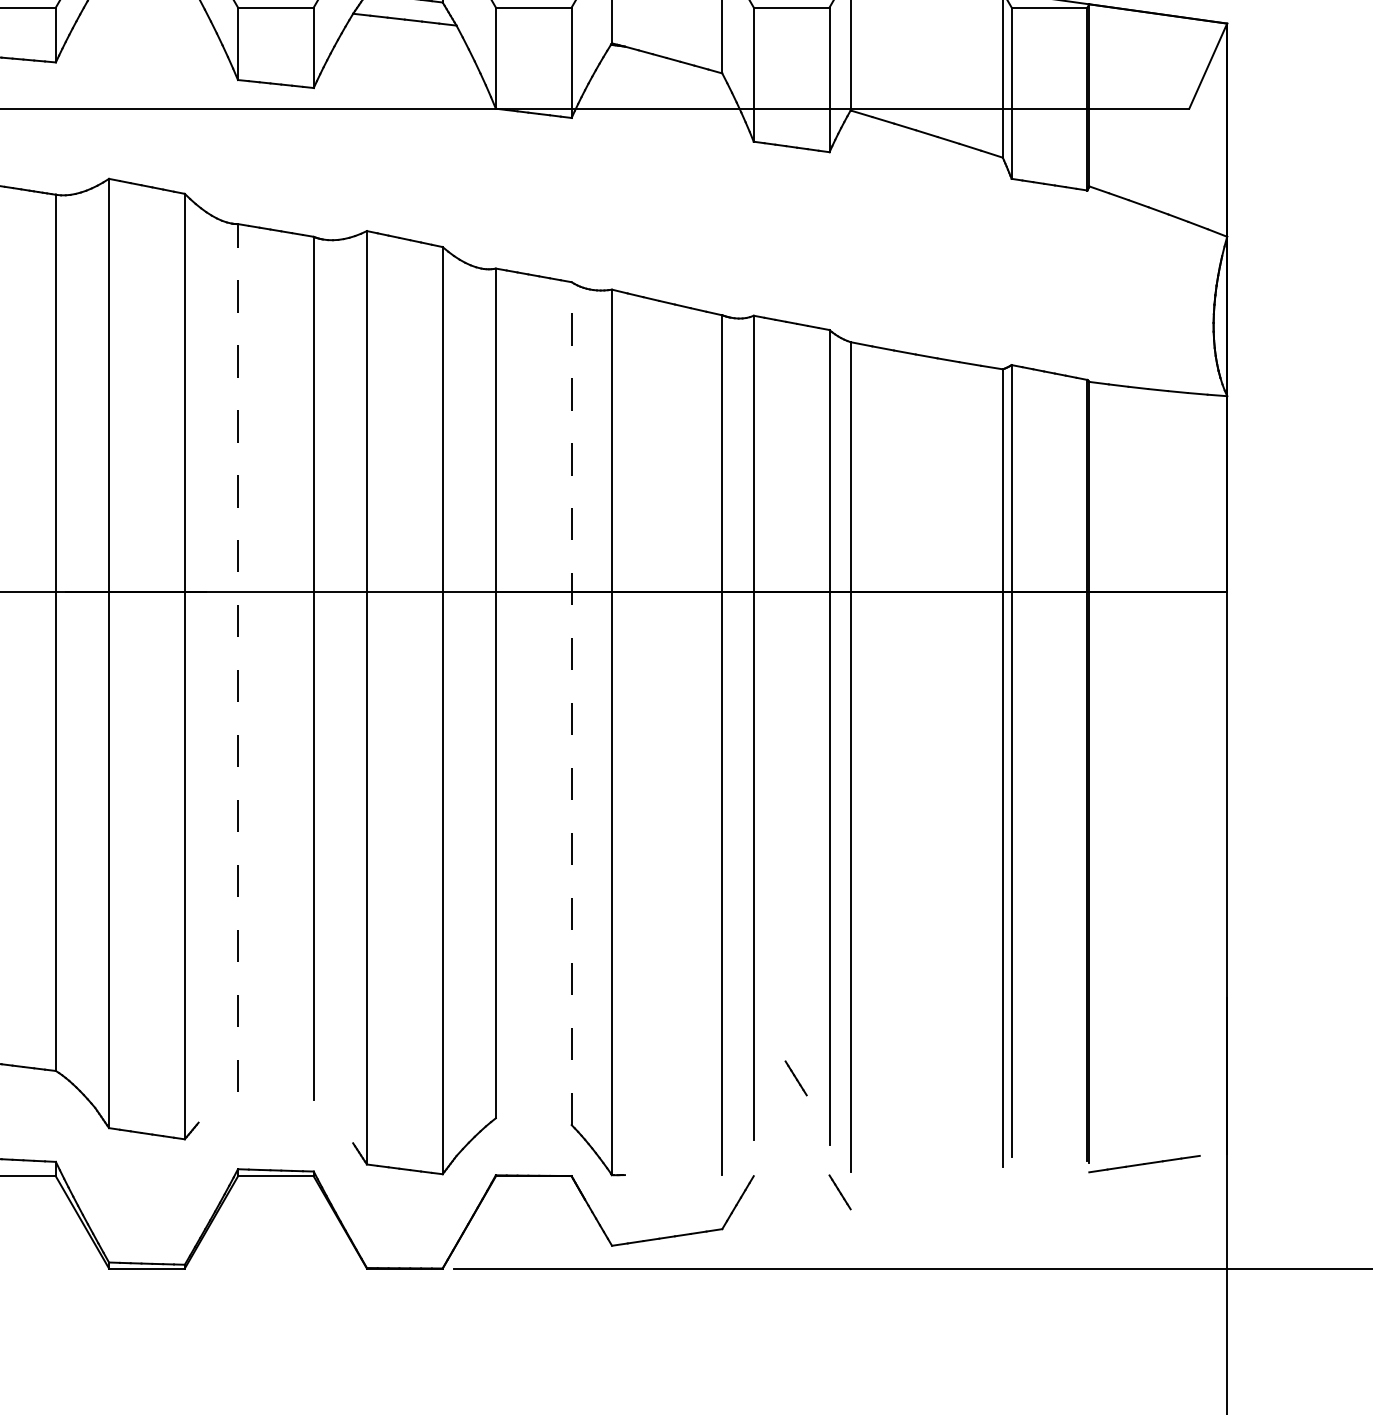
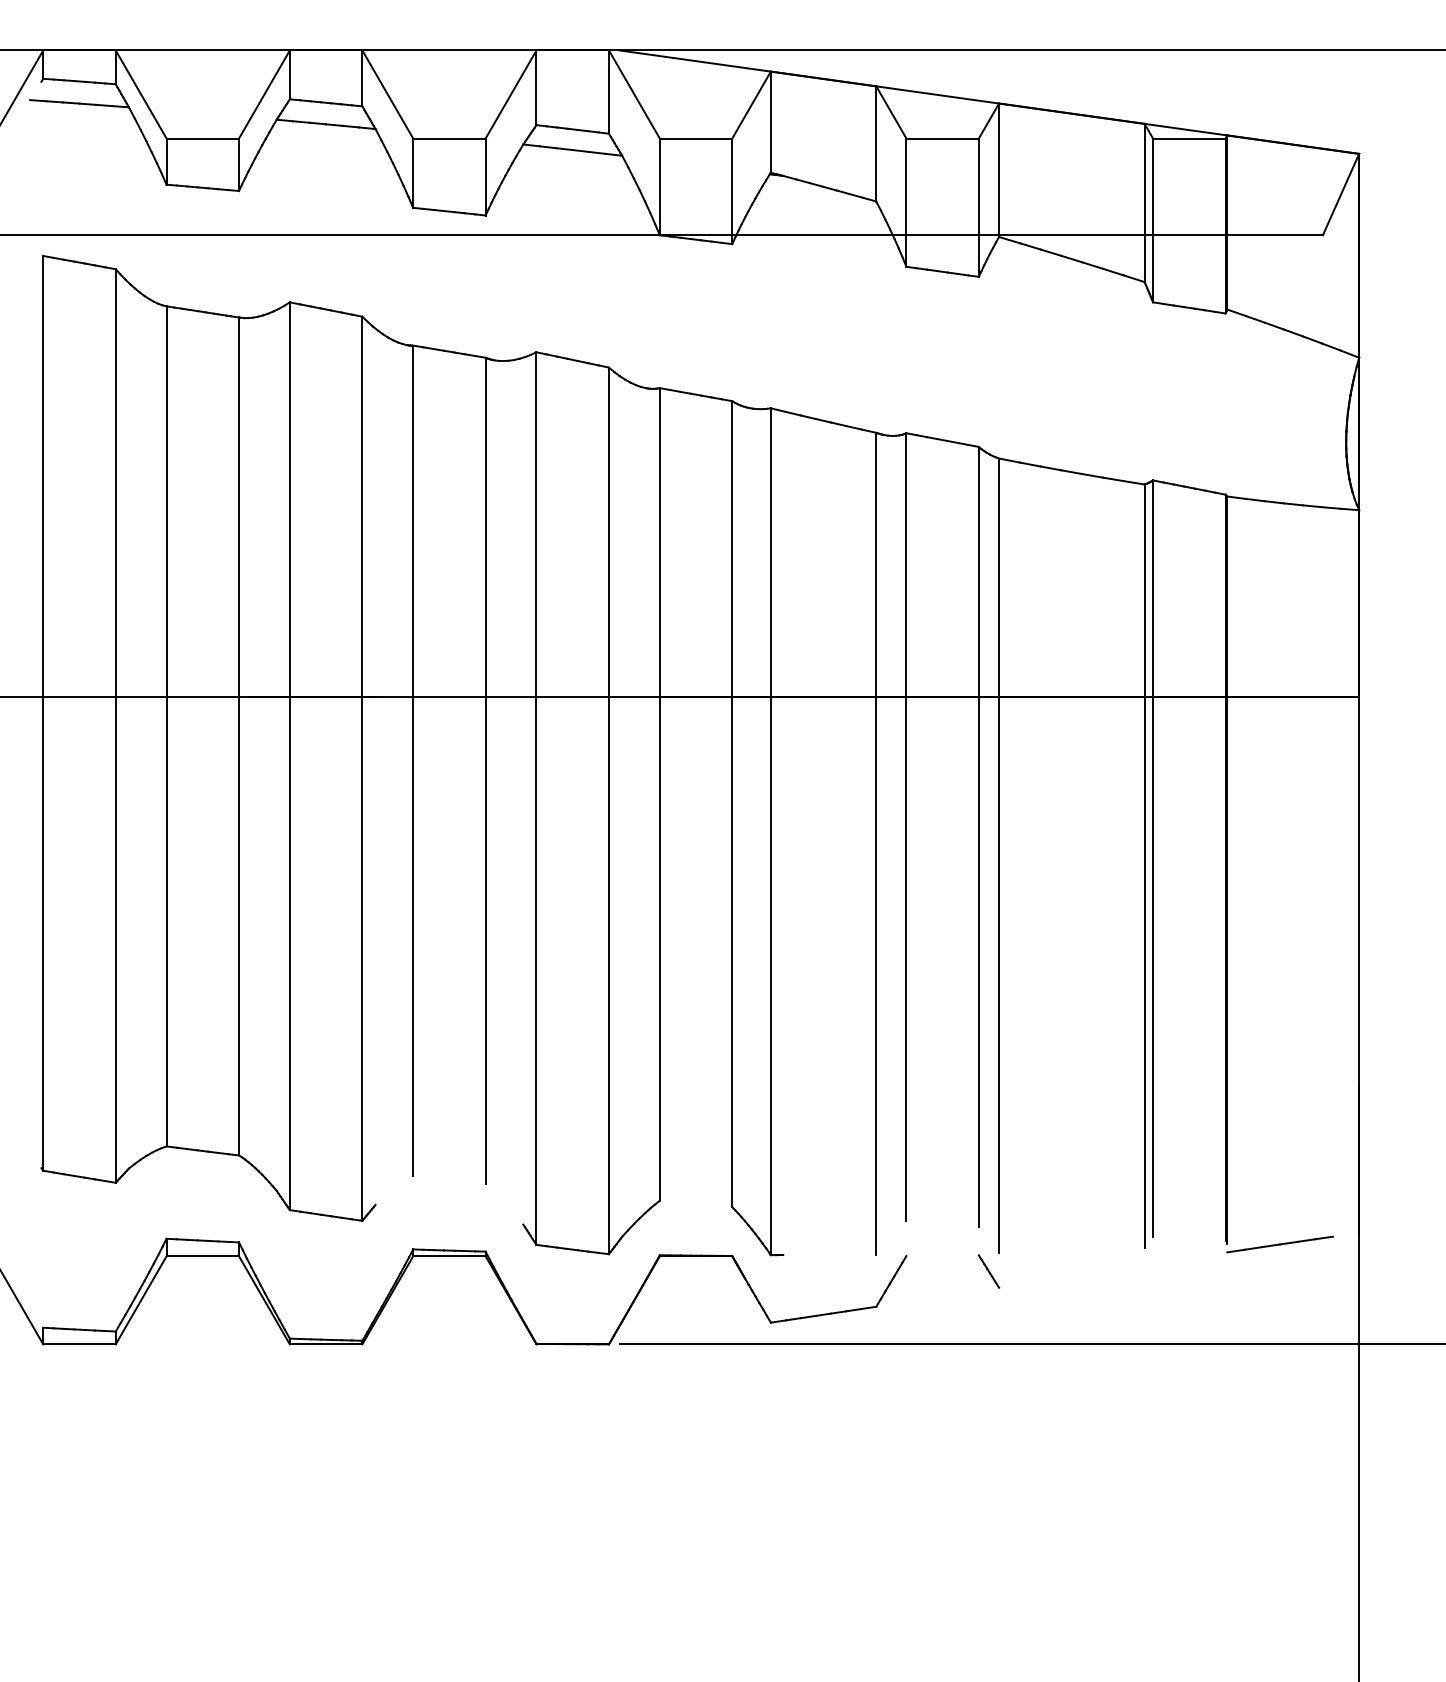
line: (238, 657) -> (413, 760), dashed -> solid
line: (571, 702) -> (732, 803), dashed -> solid
line: (795, 1078) -> (946, 1162), removed

